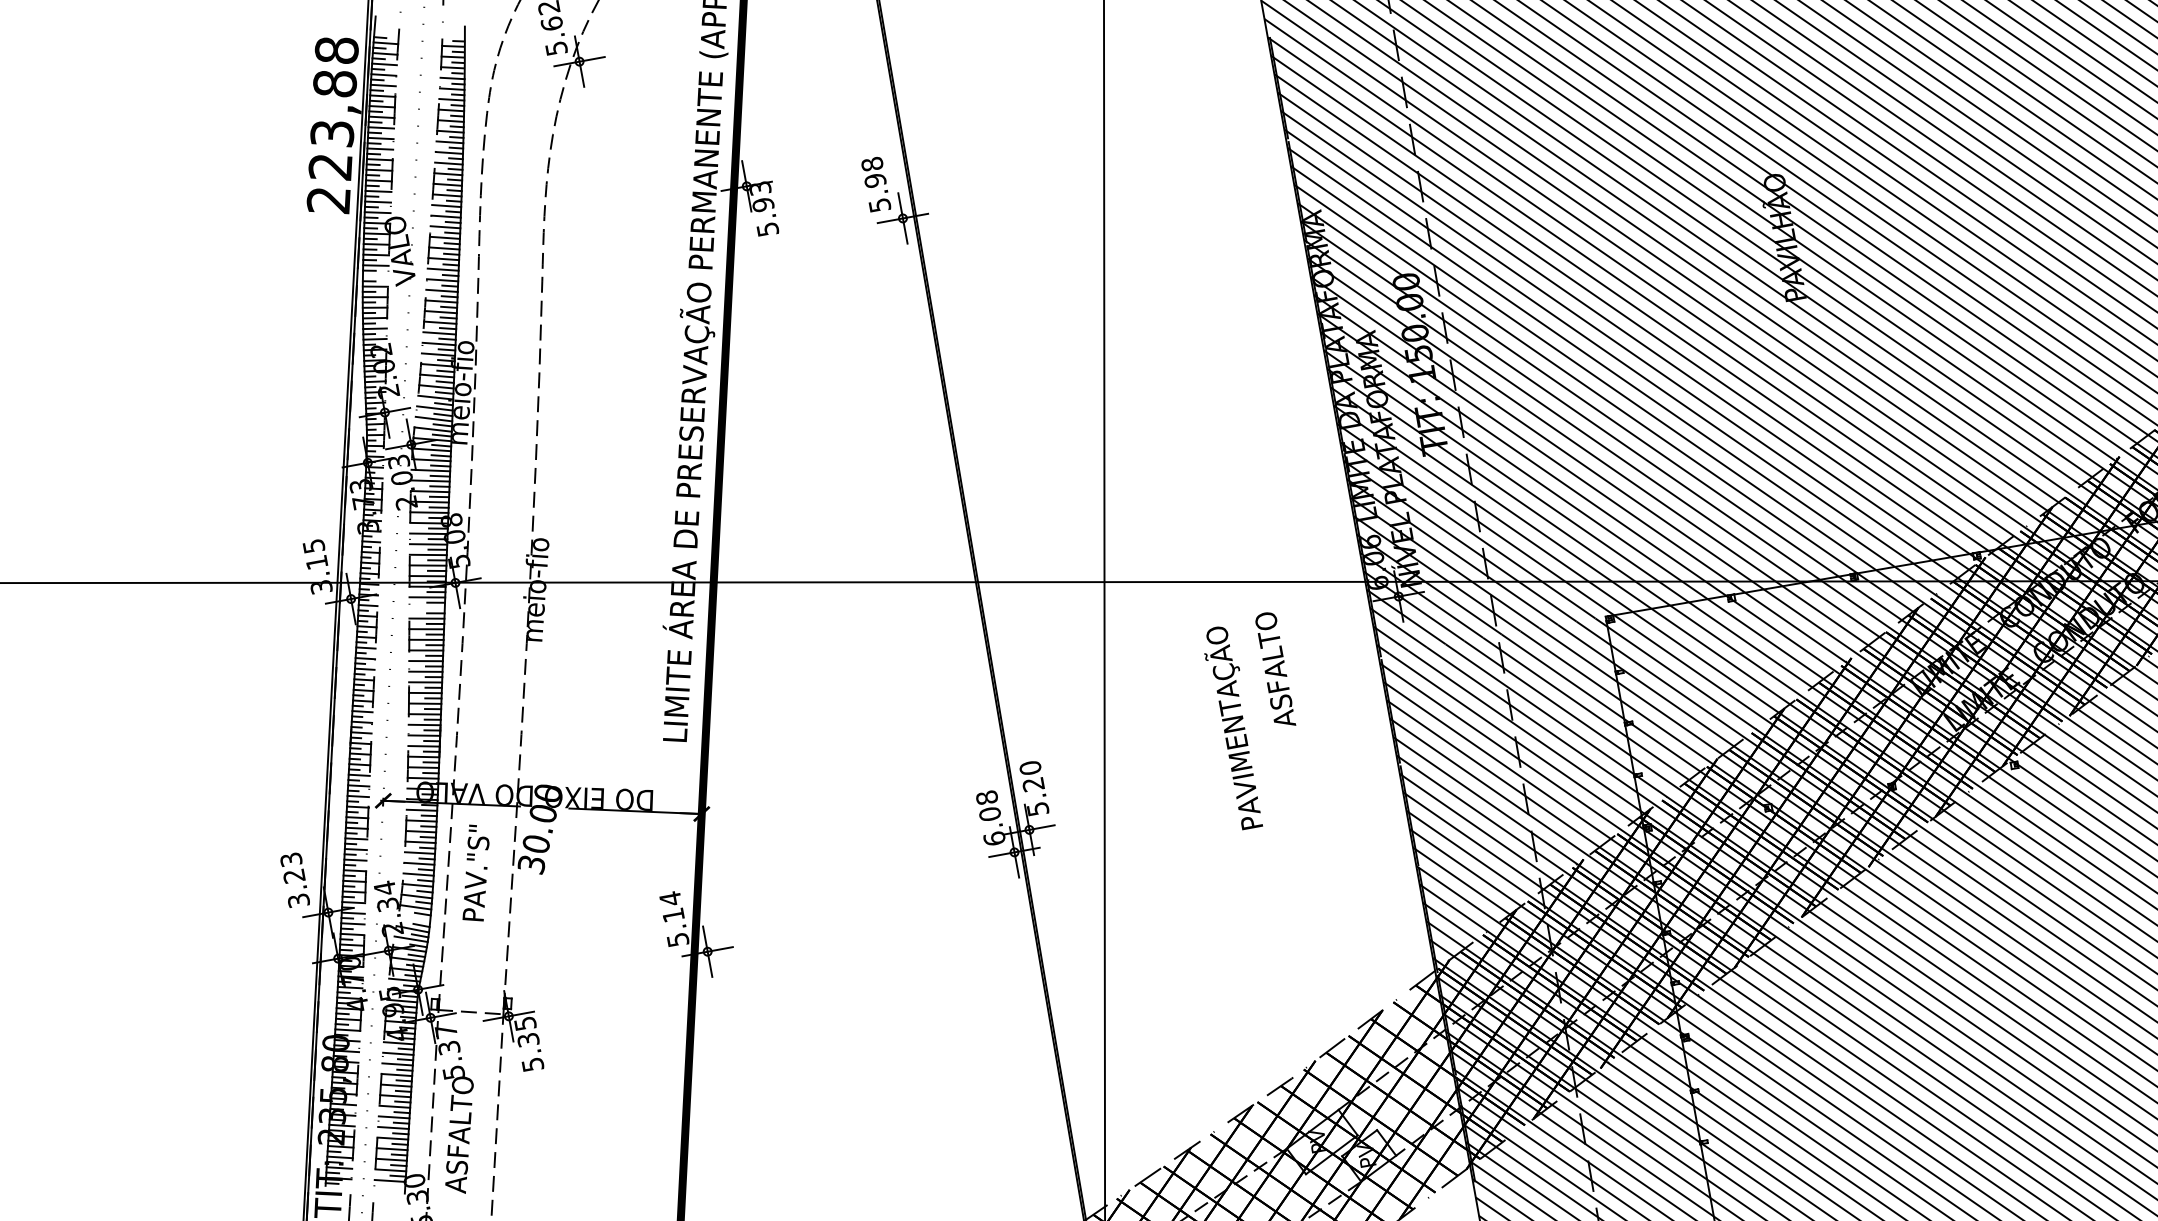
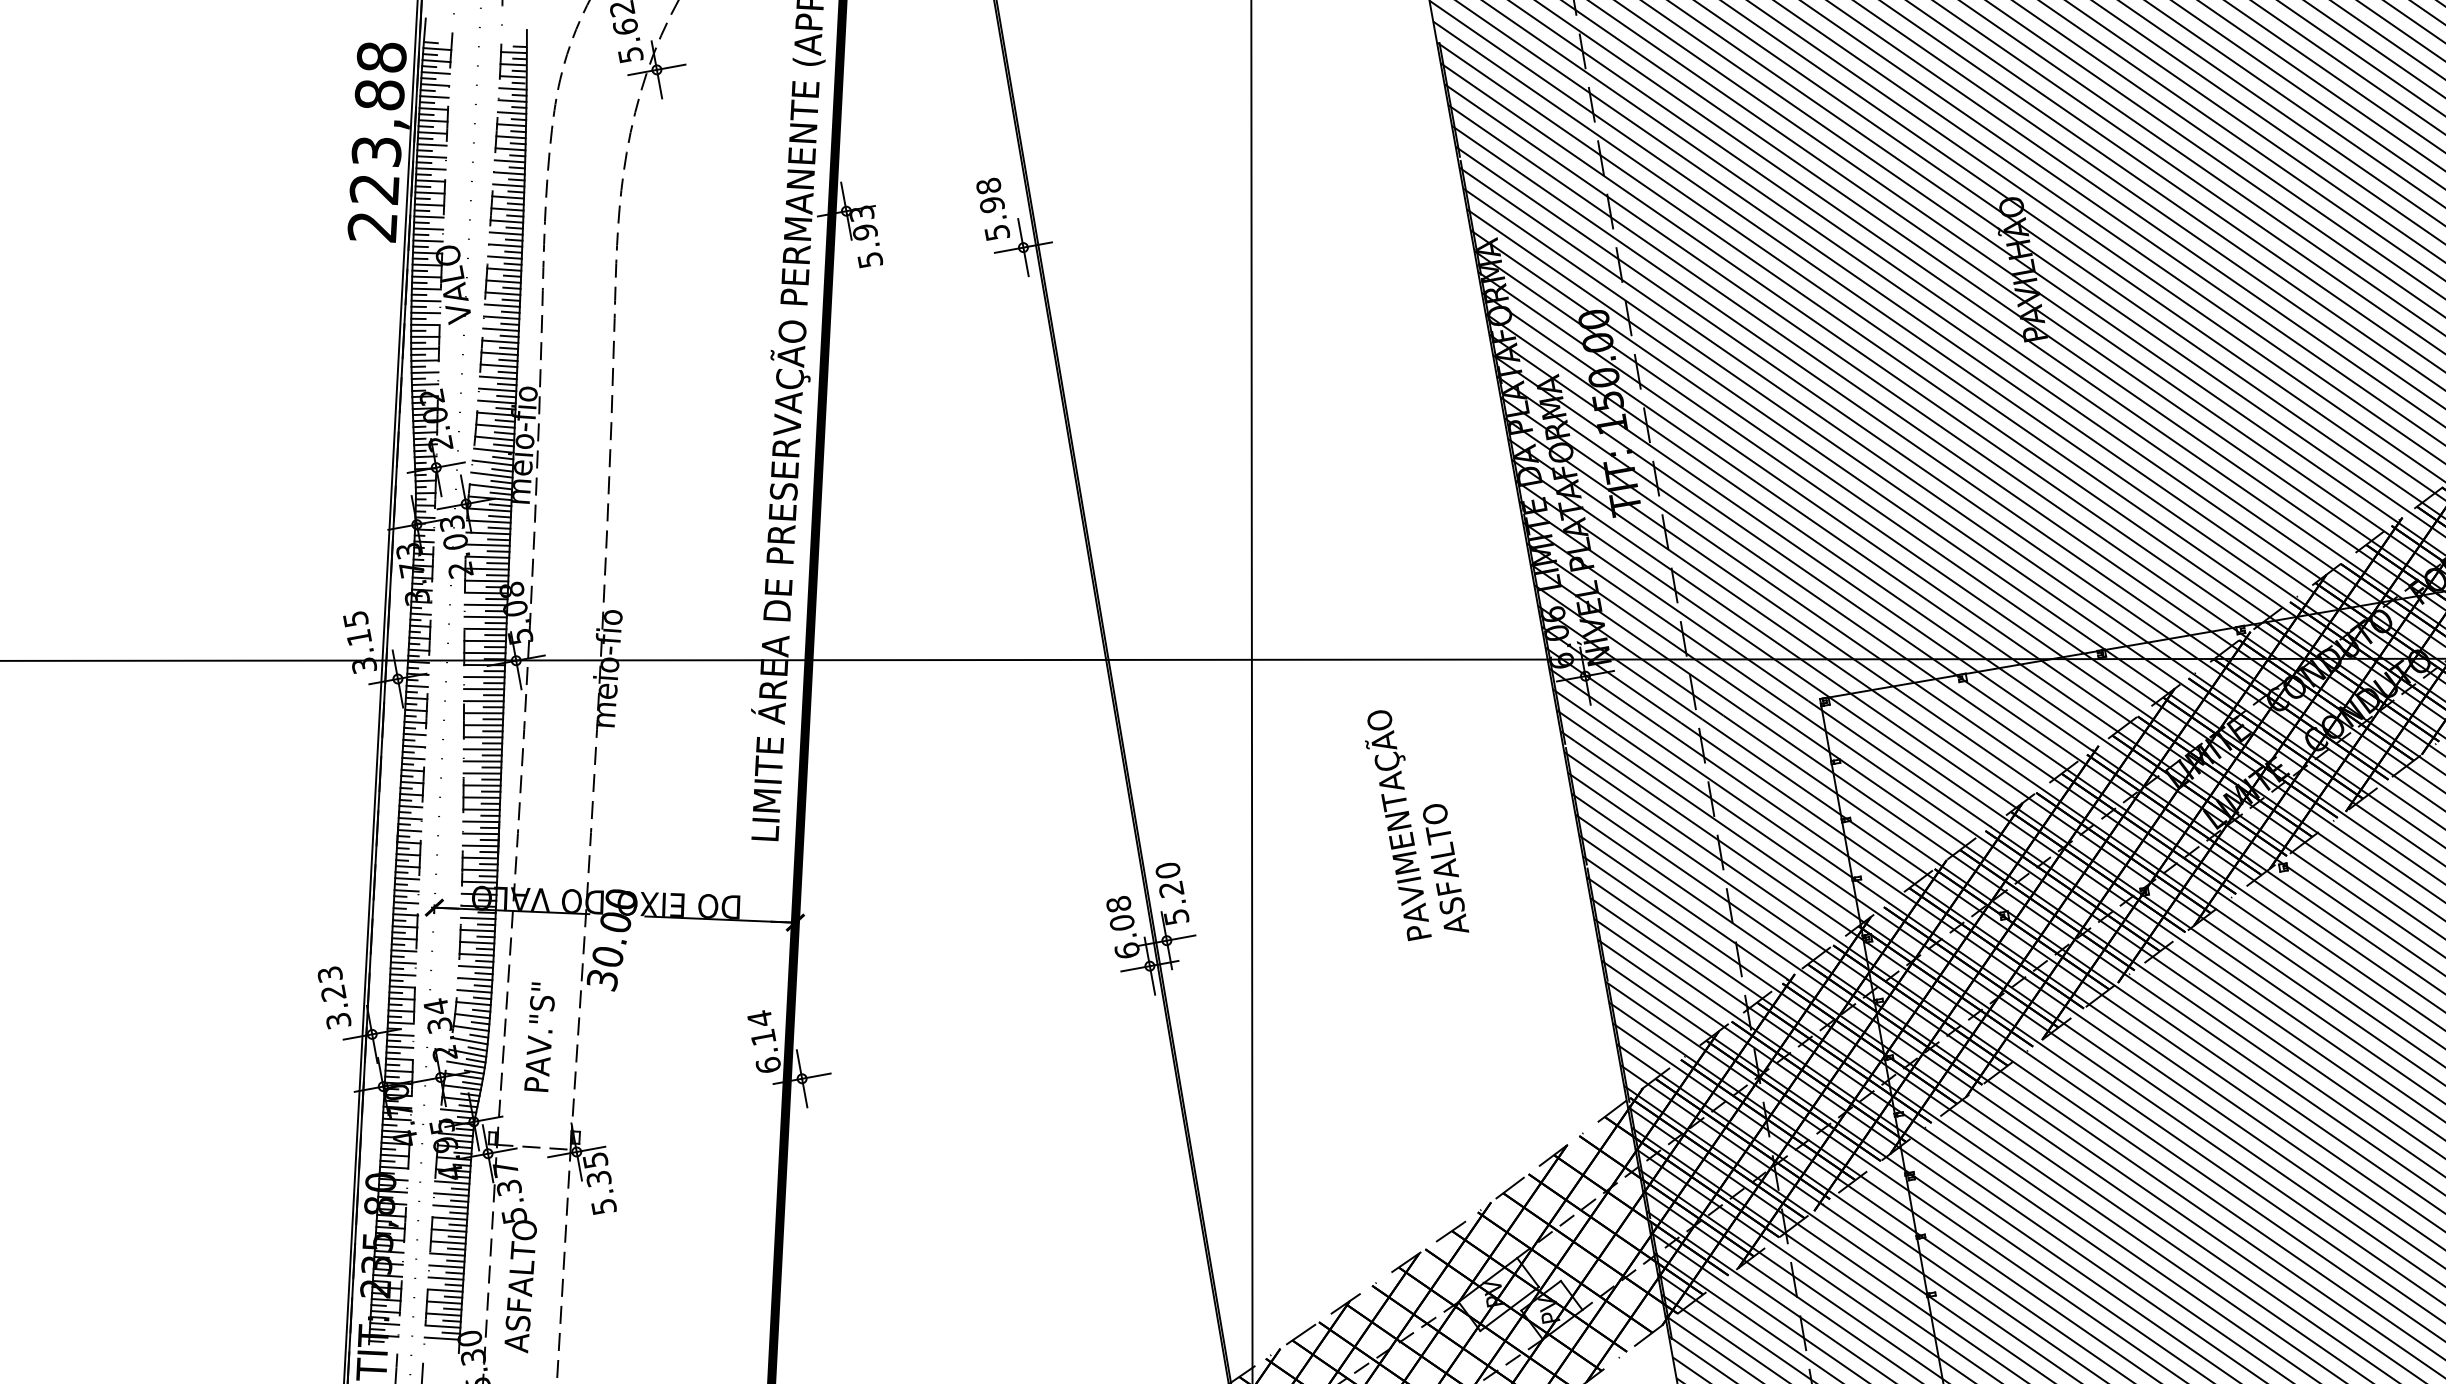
line: (375, 275) -> (425, 312), added
line: (426, 607) -> (483, 688), added
text: (1275, 668) -> (1445, 867), moved
text: (475, 872) -> (538, 1036), moved
line: (414, 918) -> (469, 1041), added
text: (677, 939) -> (767, 1064), 5.14 -> 6.14

